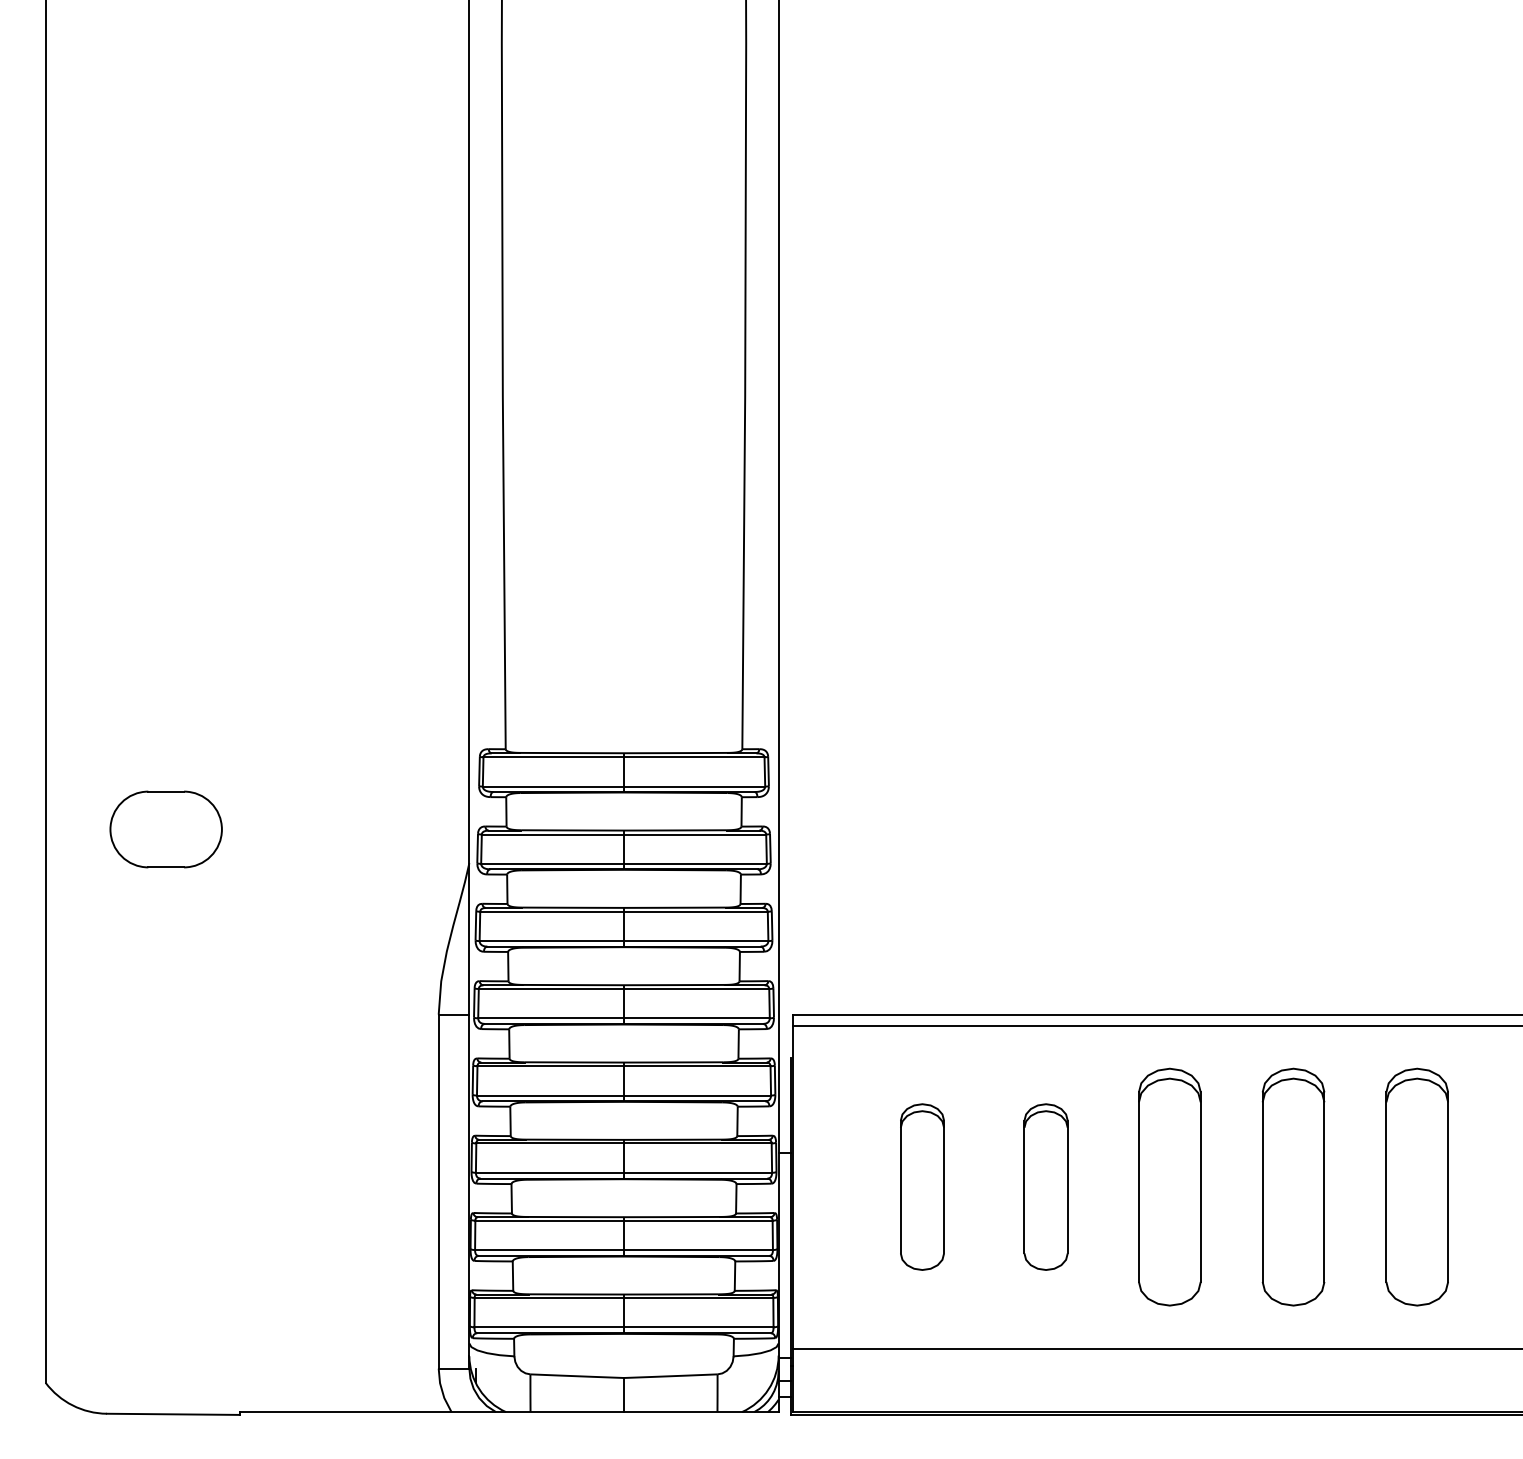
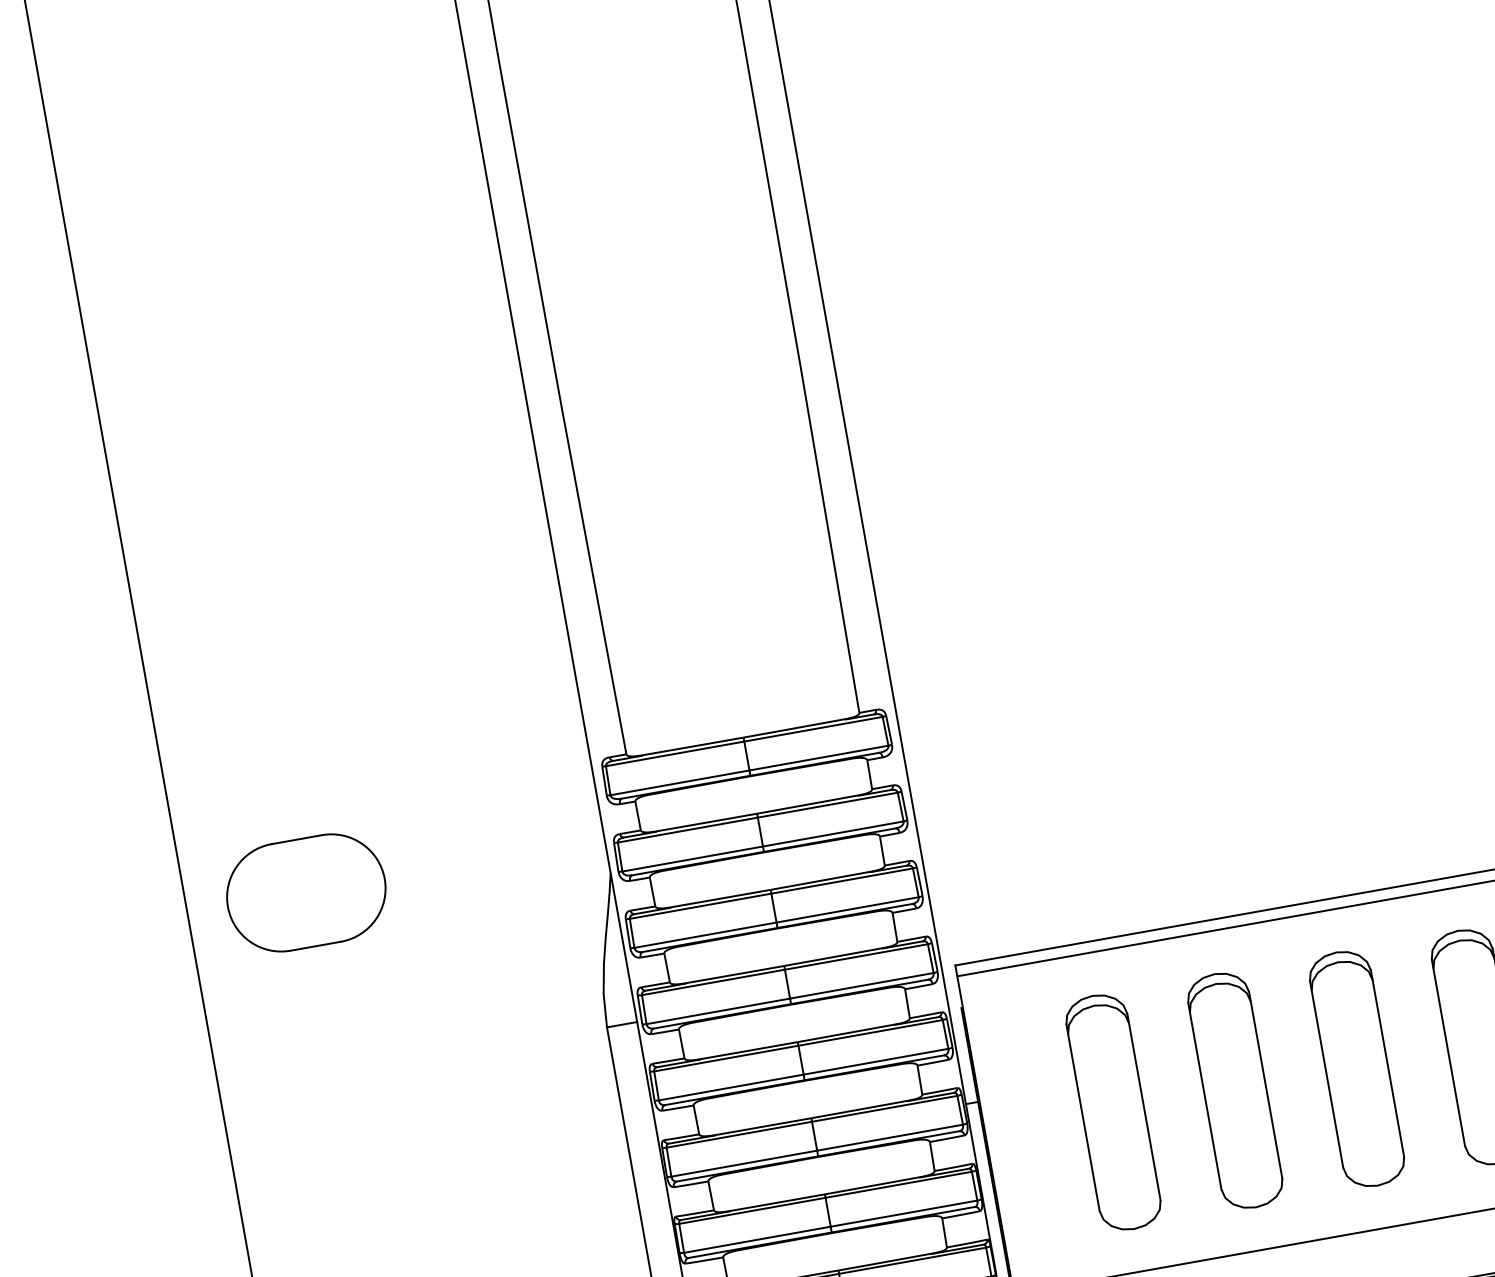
part: (165, 829) -> (305, 893), size x1.43
part: (922, 1186) -> (1113, 1111), size x1.43
part: (1045, 1186) -> (1234, 1090), size x1.43

